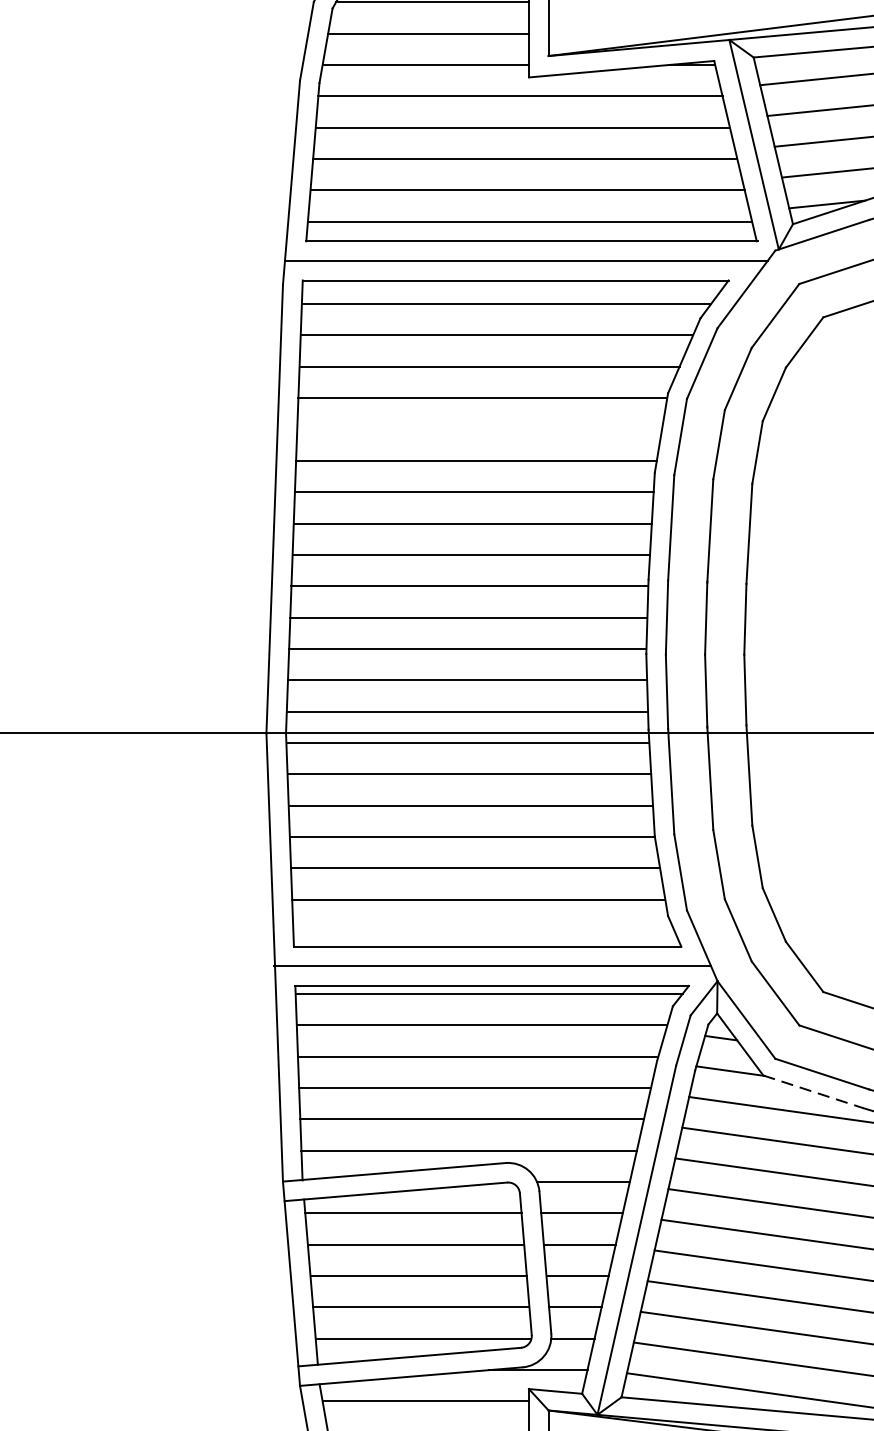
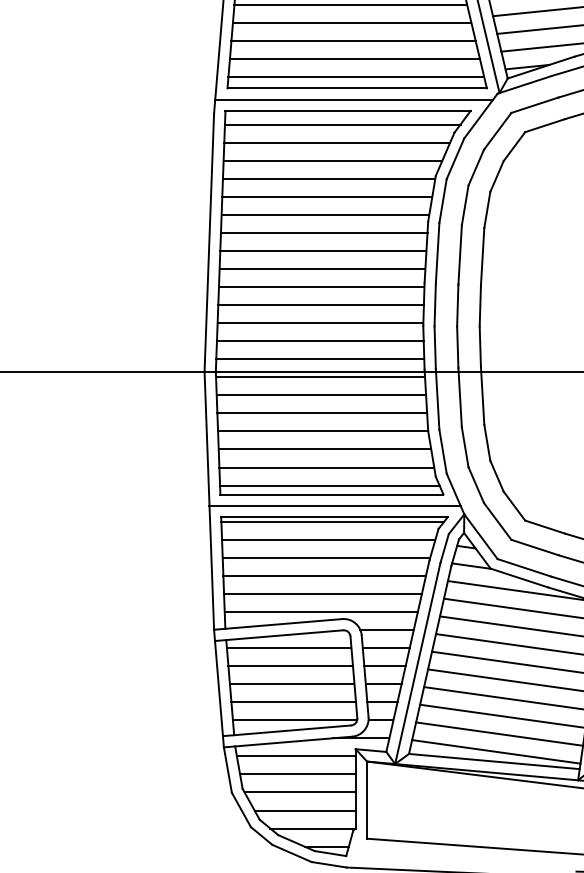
line: (479, 429) -> (327, 196), added
line: (483, 931) -> (329, 485), added
line: (813, 1092) -> (519, 578), dashed -> solid

